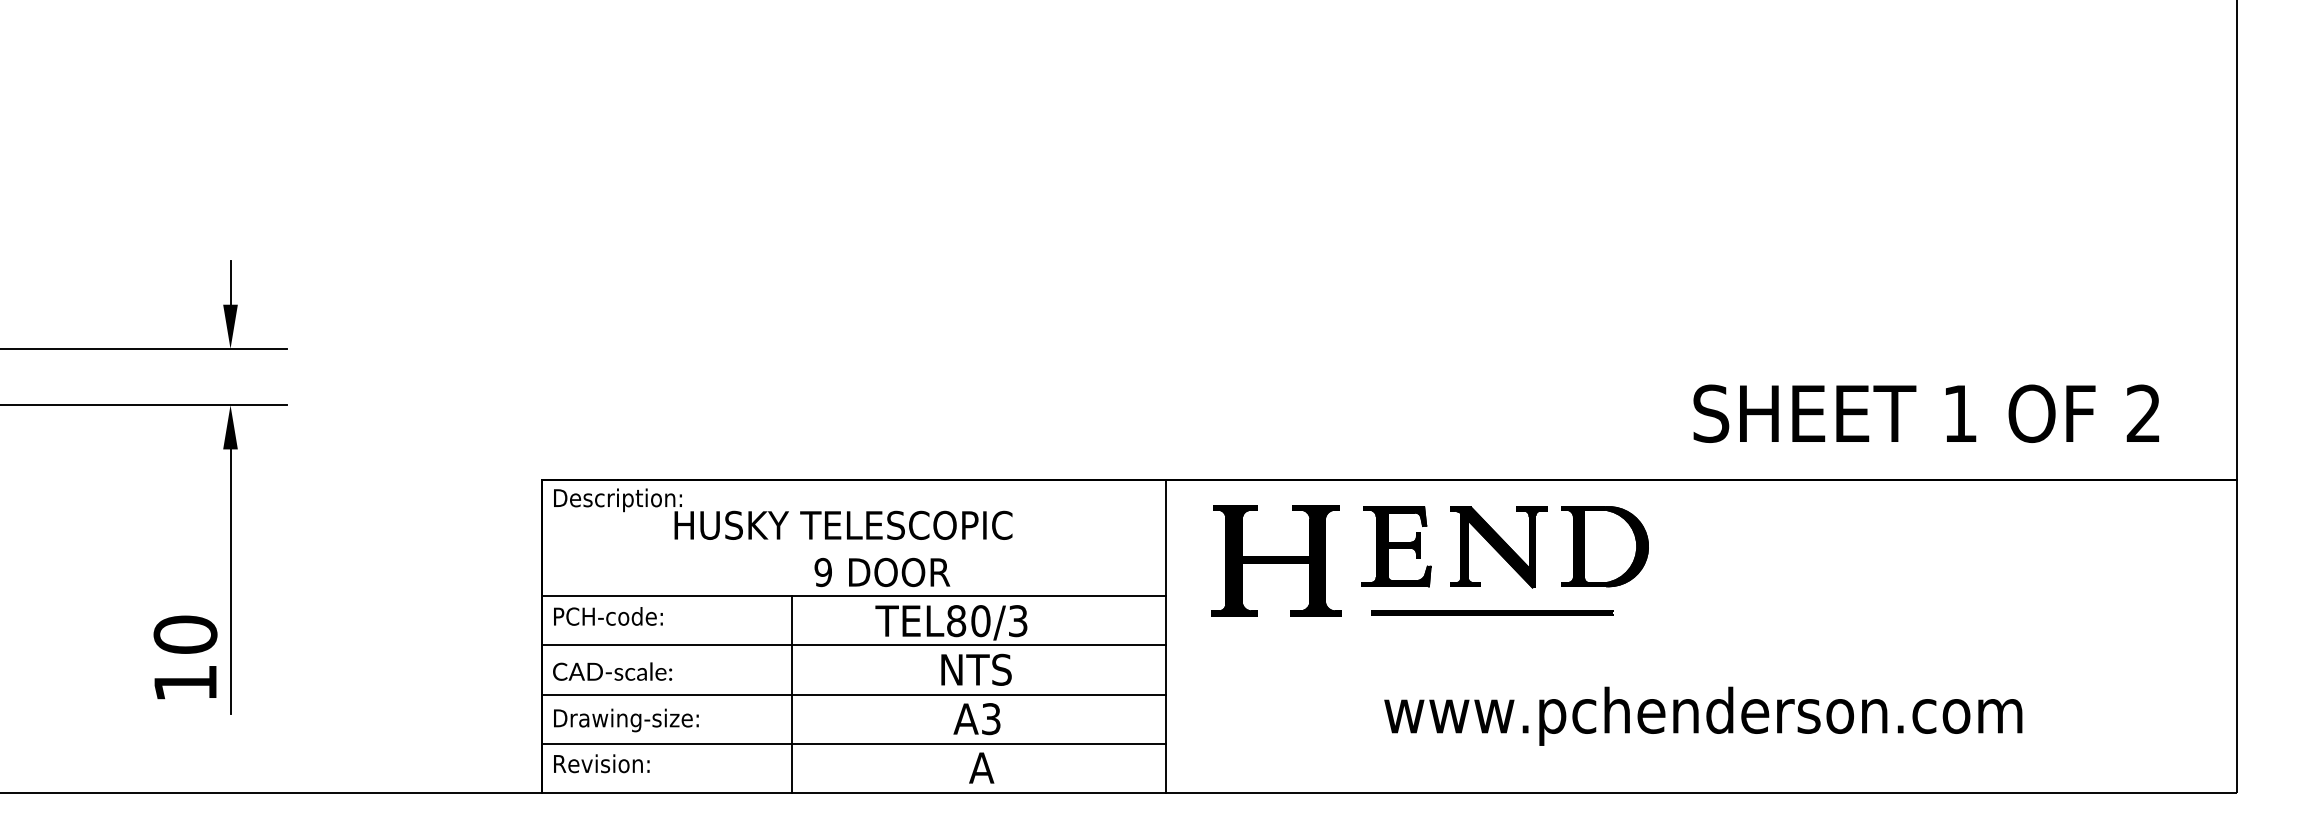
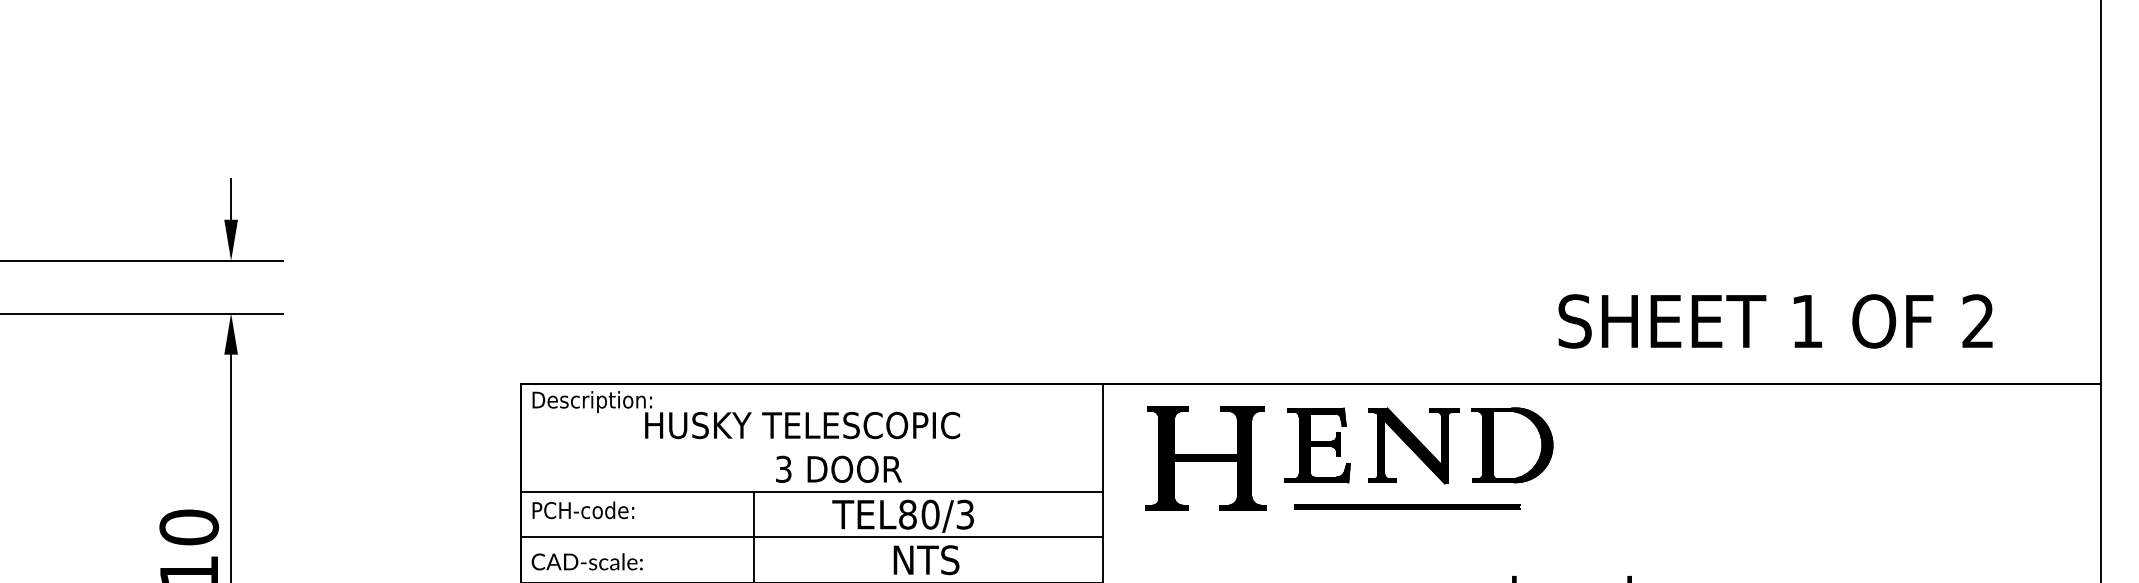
text: (1925, 413) -> (1774, 321), moved
text: (822, 572) -> (782, 469), 9 -> 3

